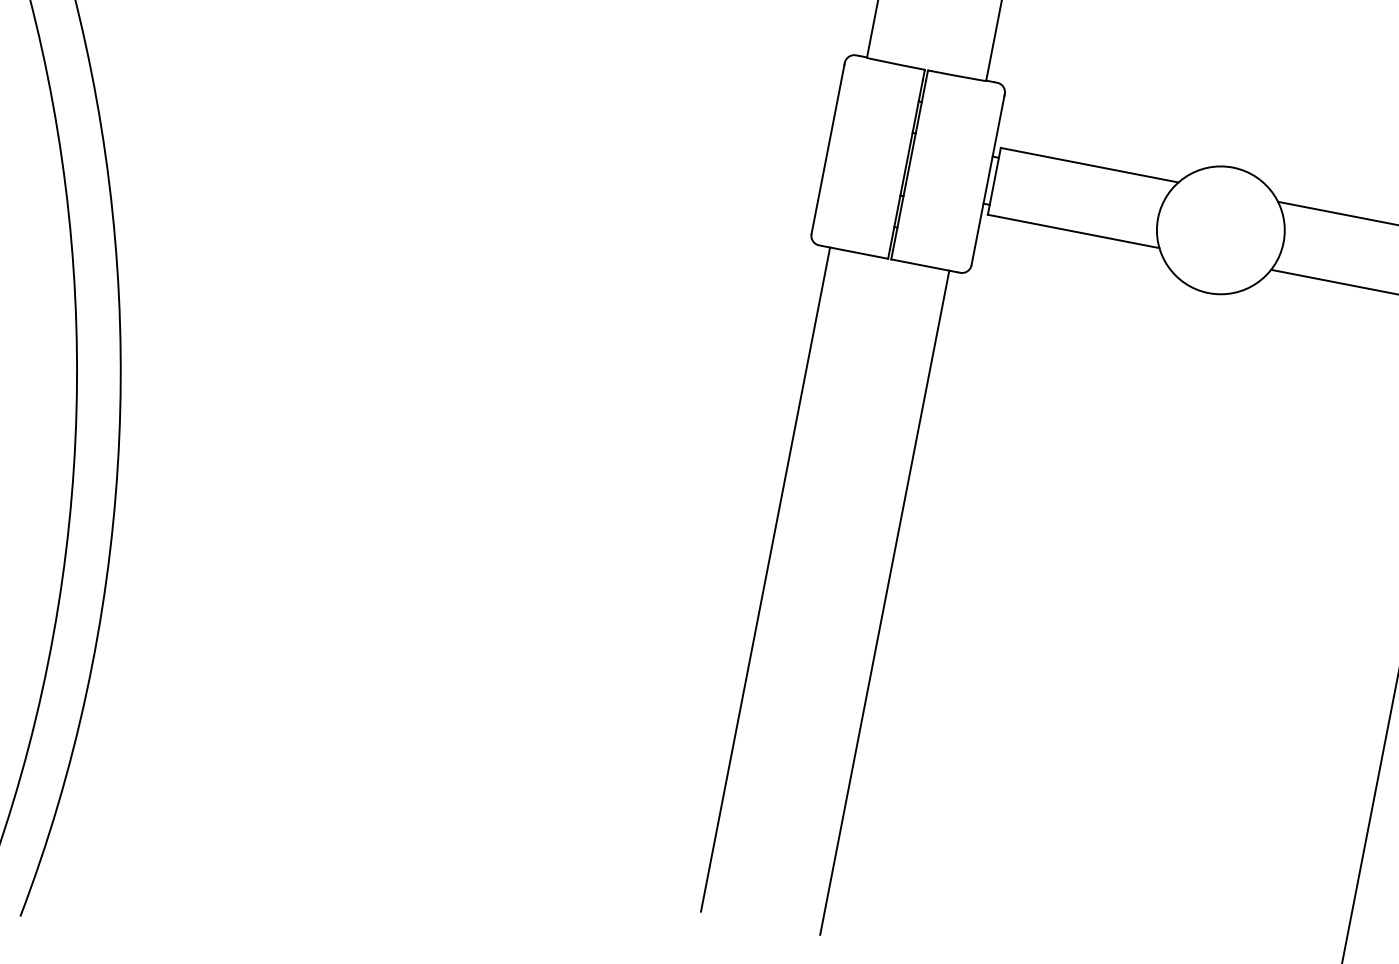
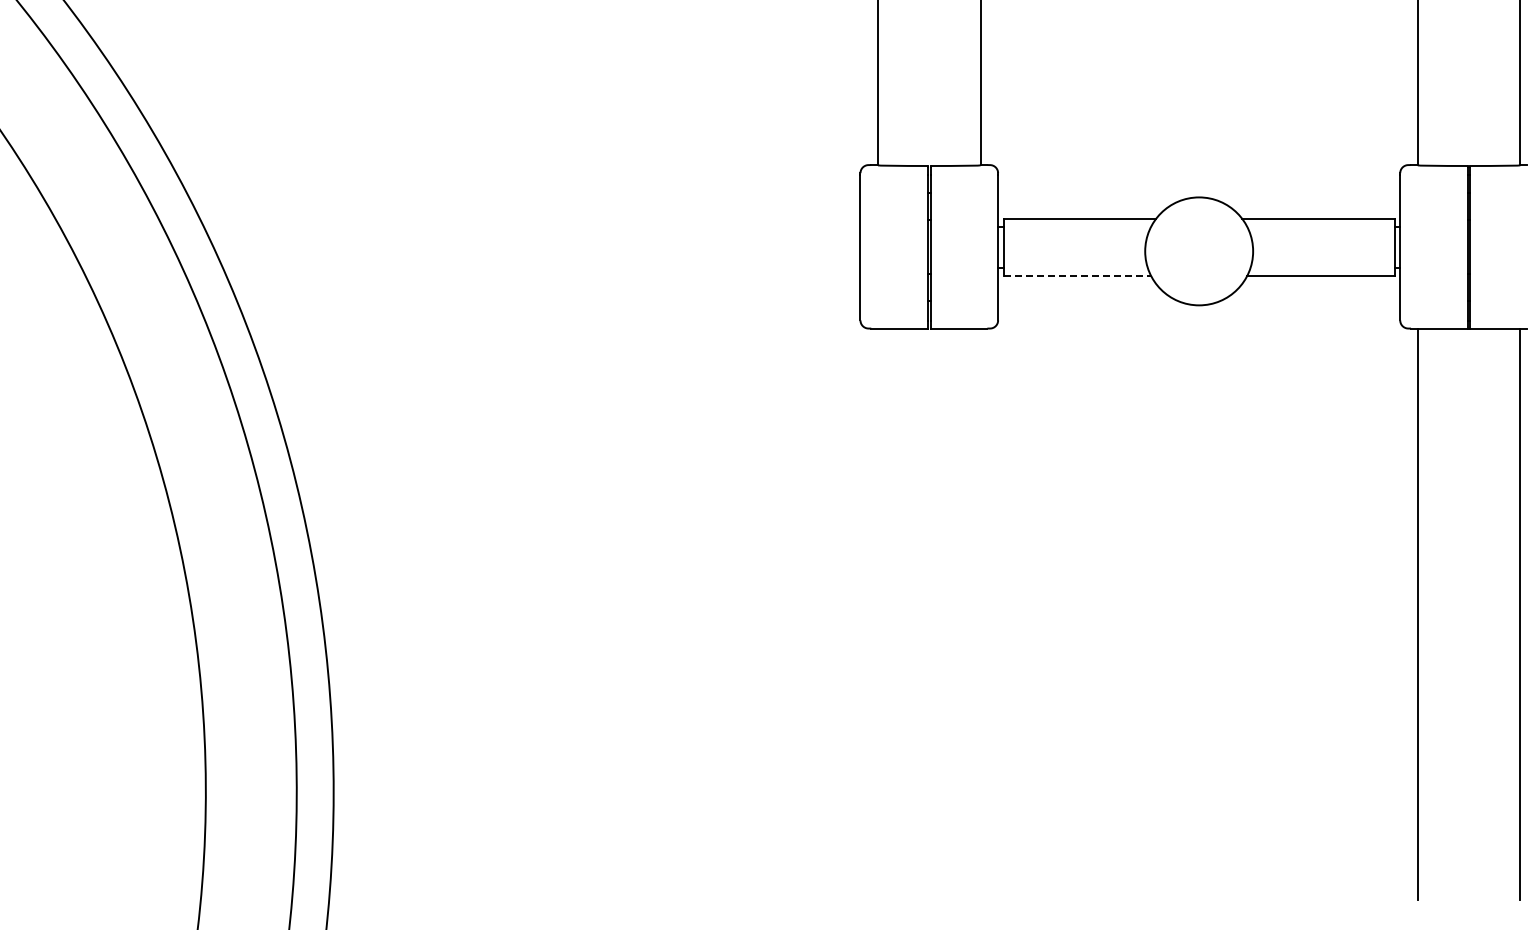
line: (1073, 232) -> (1077, 276), solid -> dashed
line: (766, 578) -> (878, 613), removed
line: (884, 601) -> (980, 613), removed

